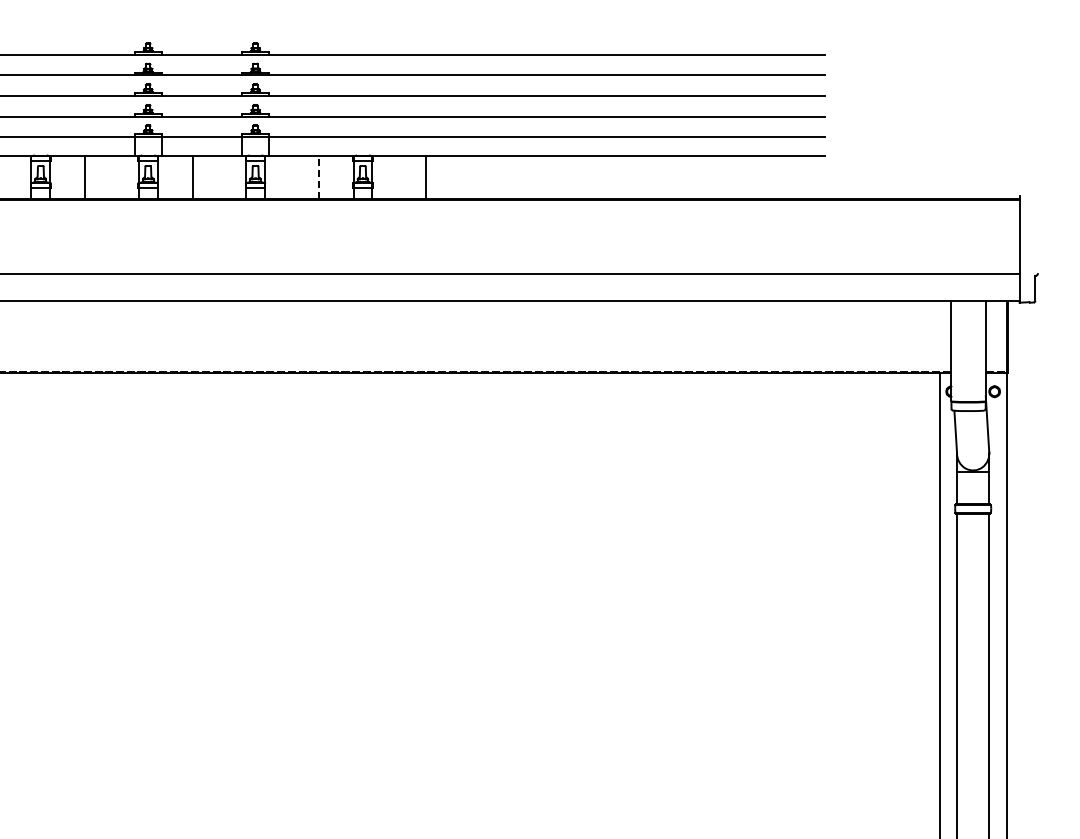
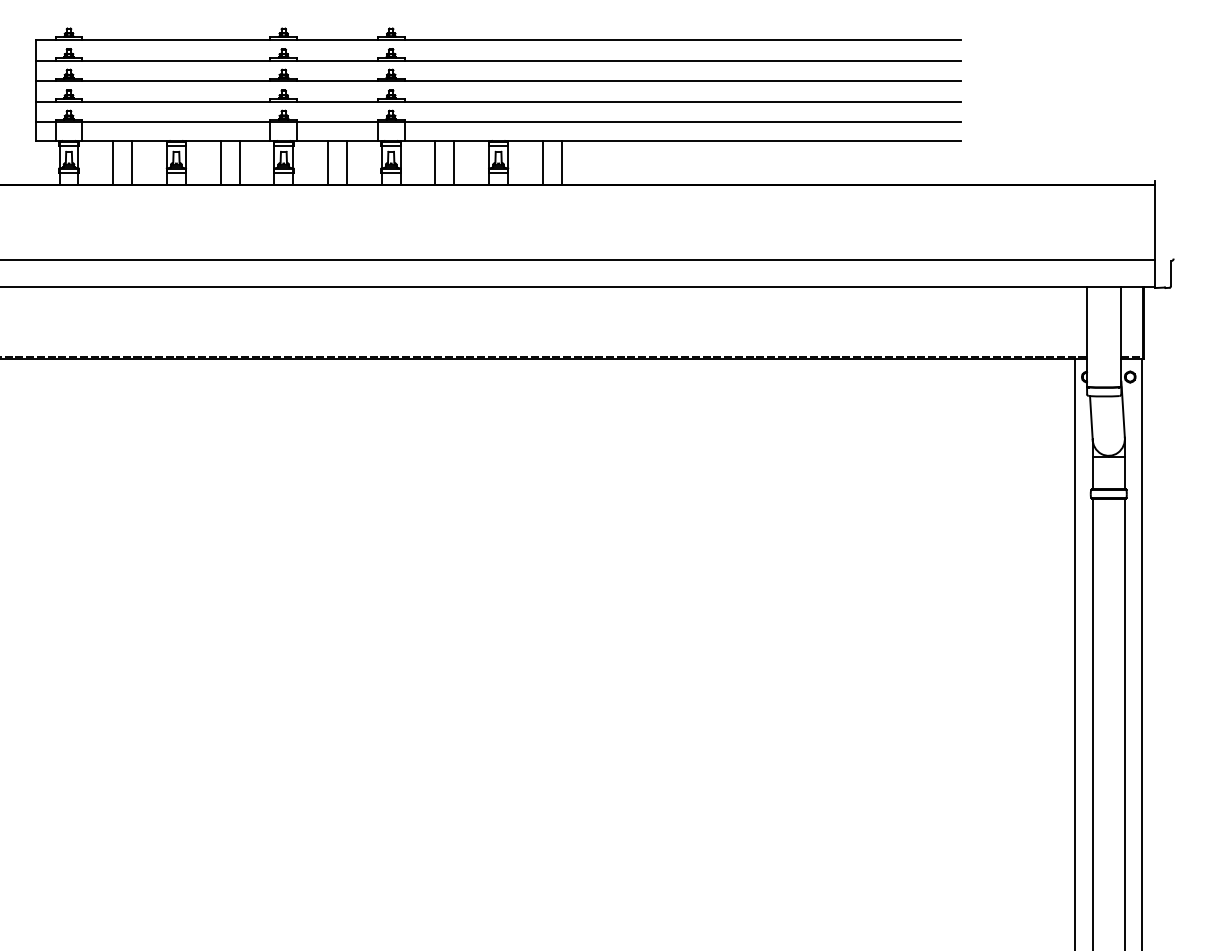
line: (103, 177) -> (239, 162), added
line: (210, 177) -> (346, 162), added
line: (299, 177) -> (435, 162), added
line: (318, 177) -> (454, 162), dashed -> solid
line: (406, 177) -> (542, 162), added

